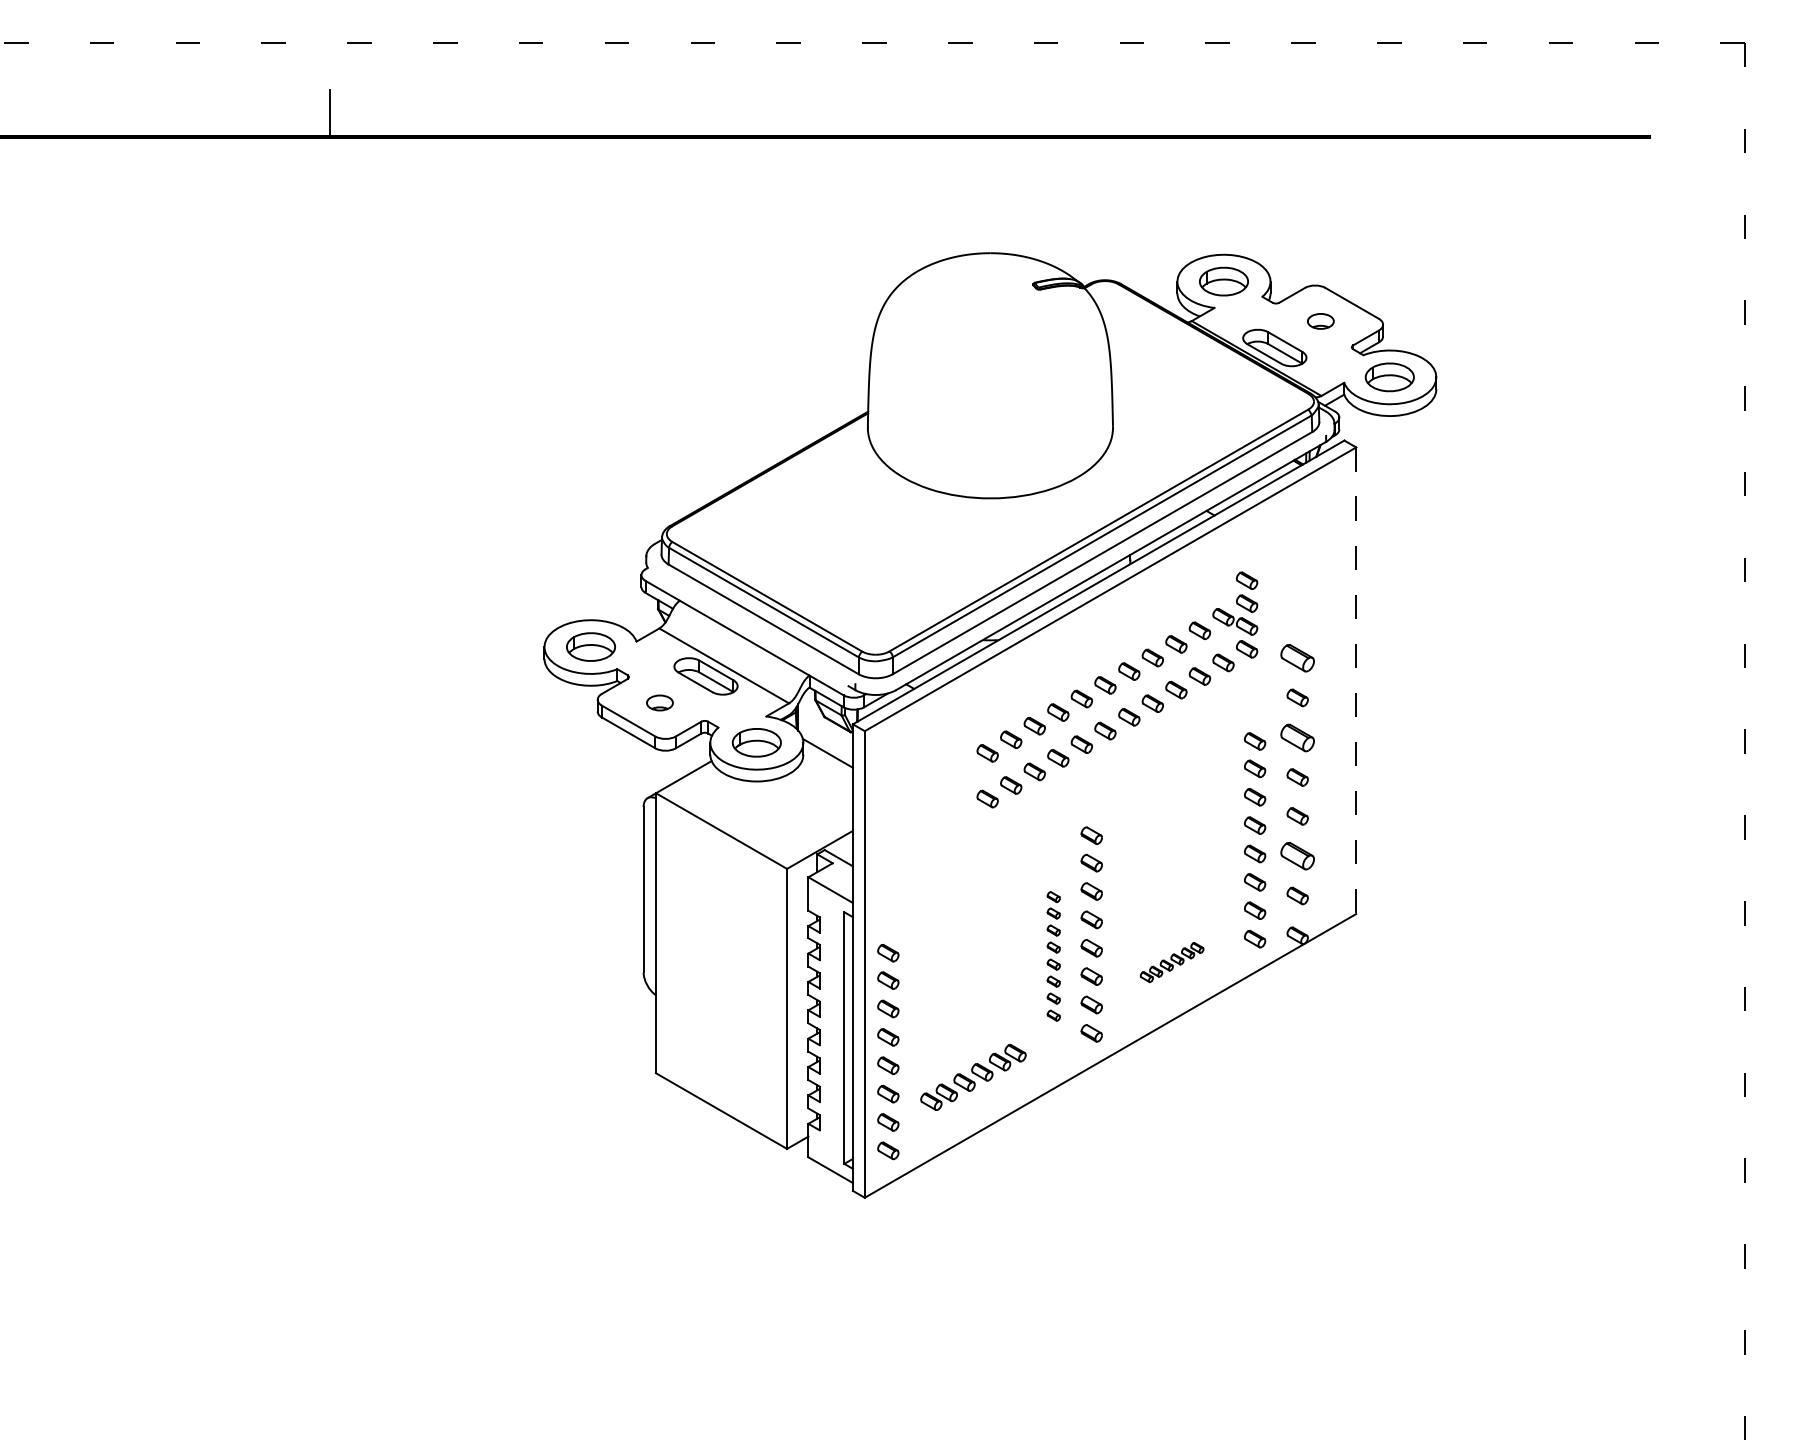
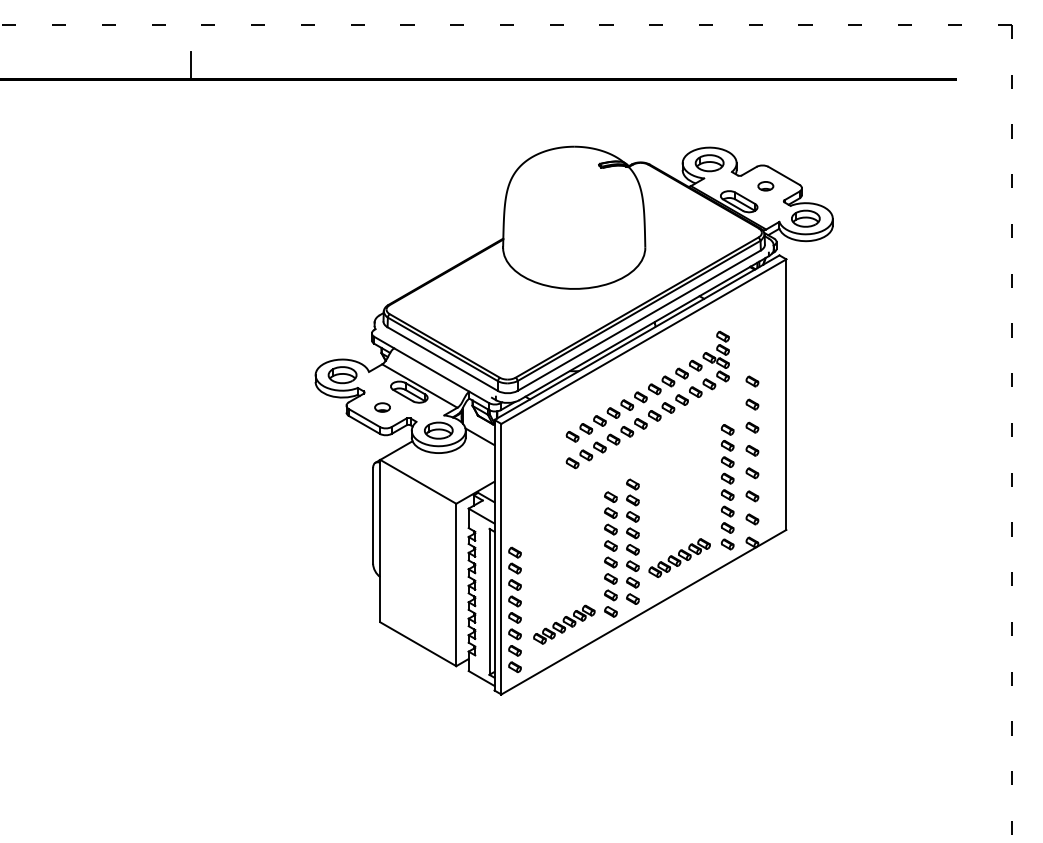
part: (1297, 658) -> (752, 381), size x0.62
line: (1356, 682) -> (786, 395), dashed -> solid
part: (1297, 737) -> (752, 427), size x0.62
part: (1297, 856) -> (752, 496), size x0.62
part: (1052, 956) -> (610, 554), size x1.67
part: (1171, 961) -> (679, 557), size x1.67

